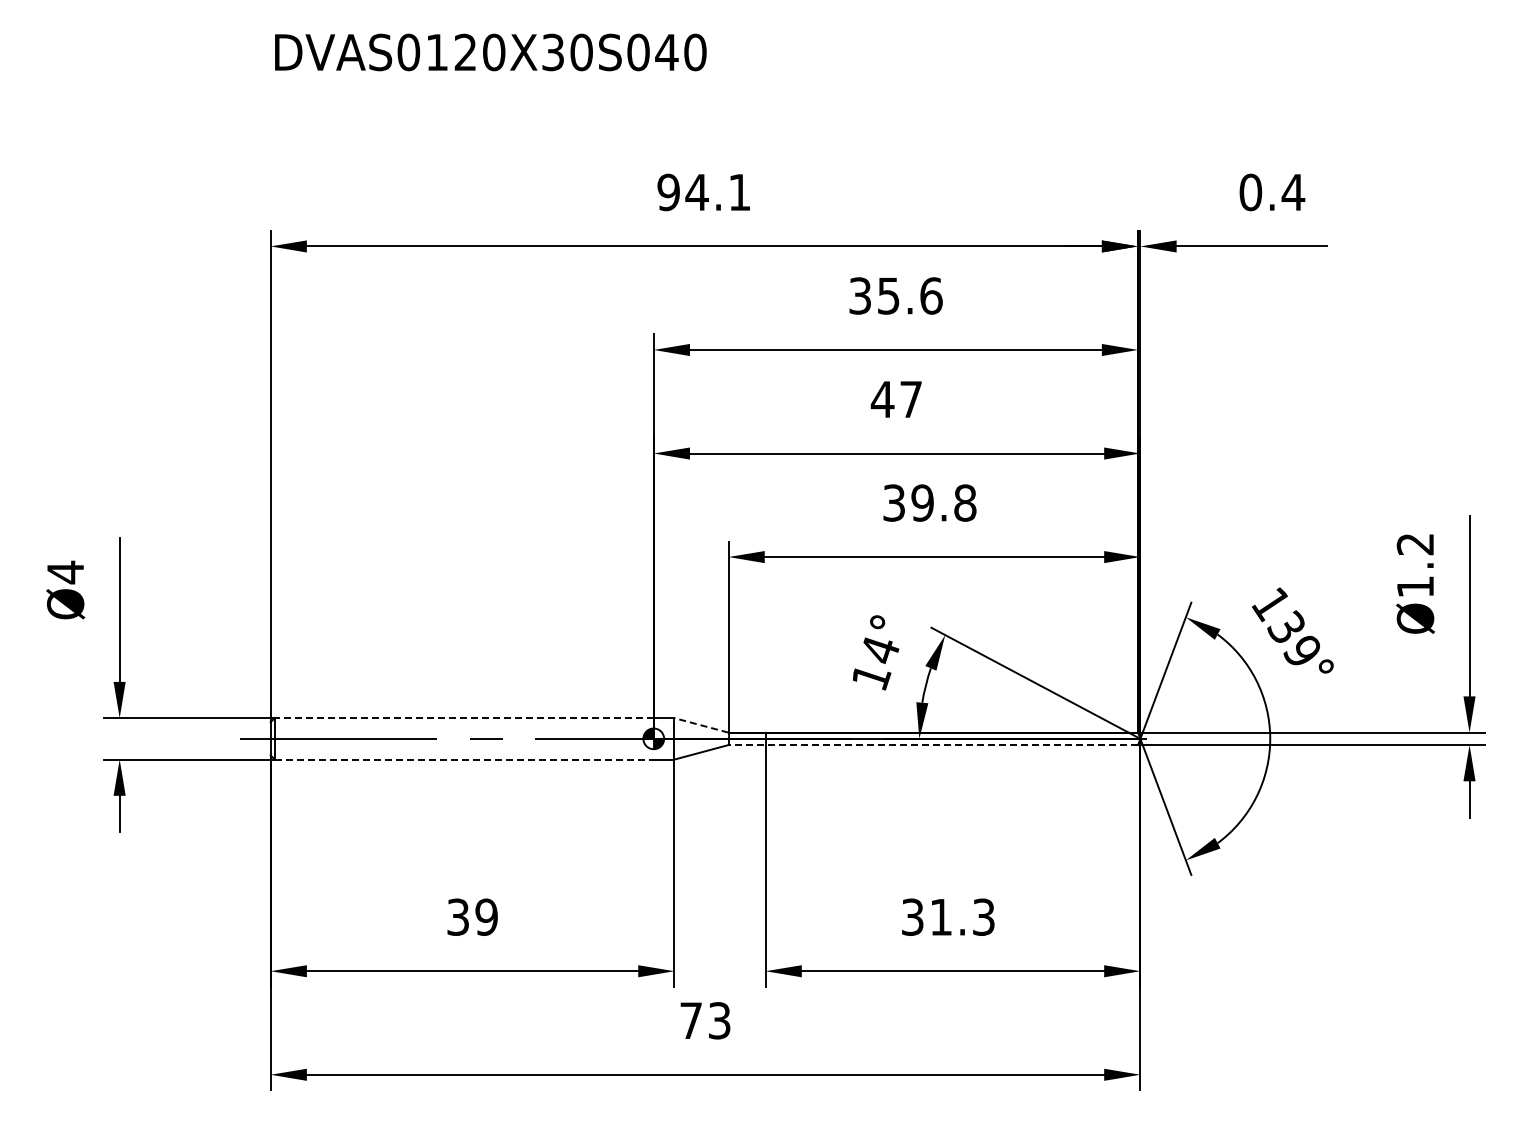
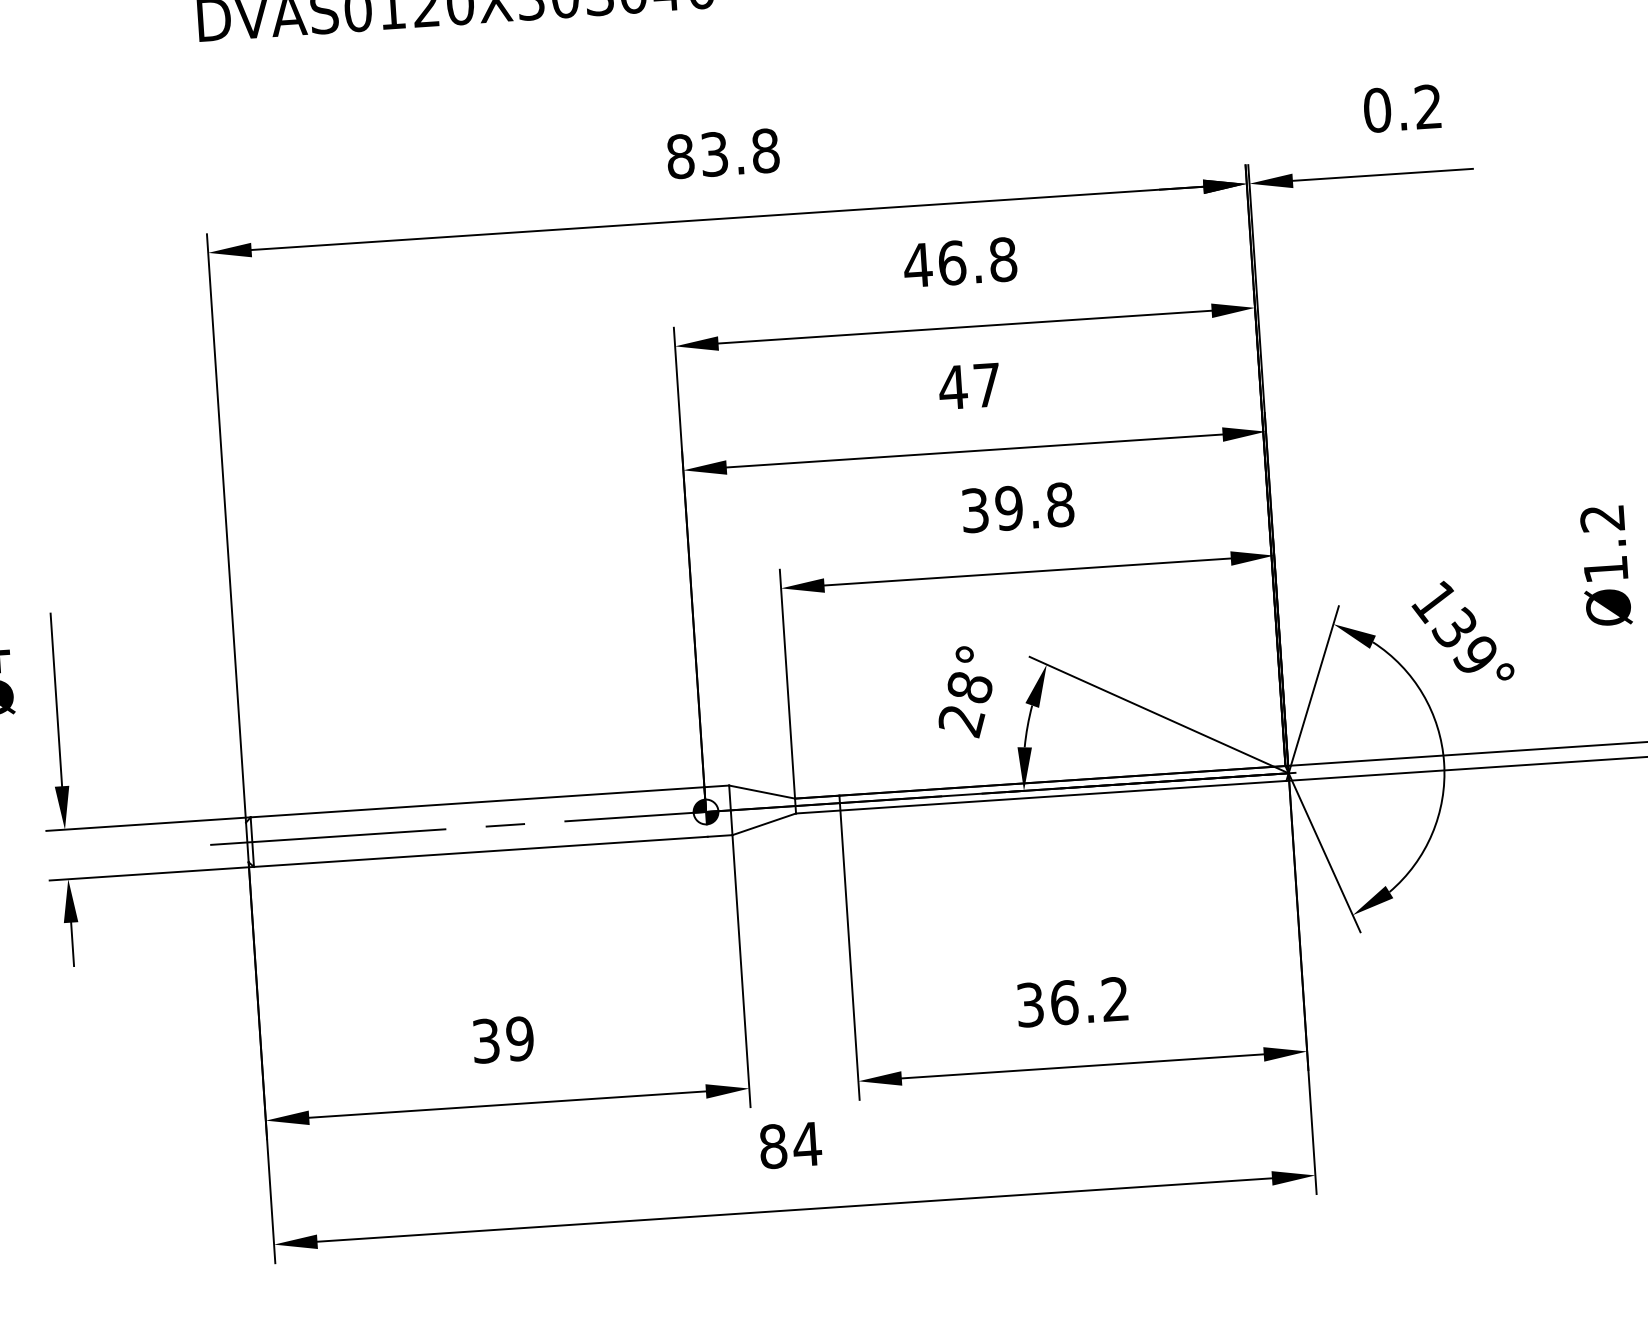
text: (1293, 191) -> (1428, 105), 0.4 -> 0.2
text: (704, 192) -> (723, 153), 94.1 -> 83.8
text: (895, 295) -> (960, 261), 35.6 -> 46.8
text: (875, 664) -> (965, 705), 14° -> 28°
line: (463, 718) -> (476, 802), dashed -> solid
line: (701, 725) -> (762, 792), dashed -> solid
line: (933, 745) -> (1041, 797), dashed -> solid
line: (464, 759) -> (481, 851), dashed -> solid
text: (962, 916) -> (1089, 1000), 31.3 -> 36.2
text: (705, 1020) -> (790, 1145), 73 -> 84

